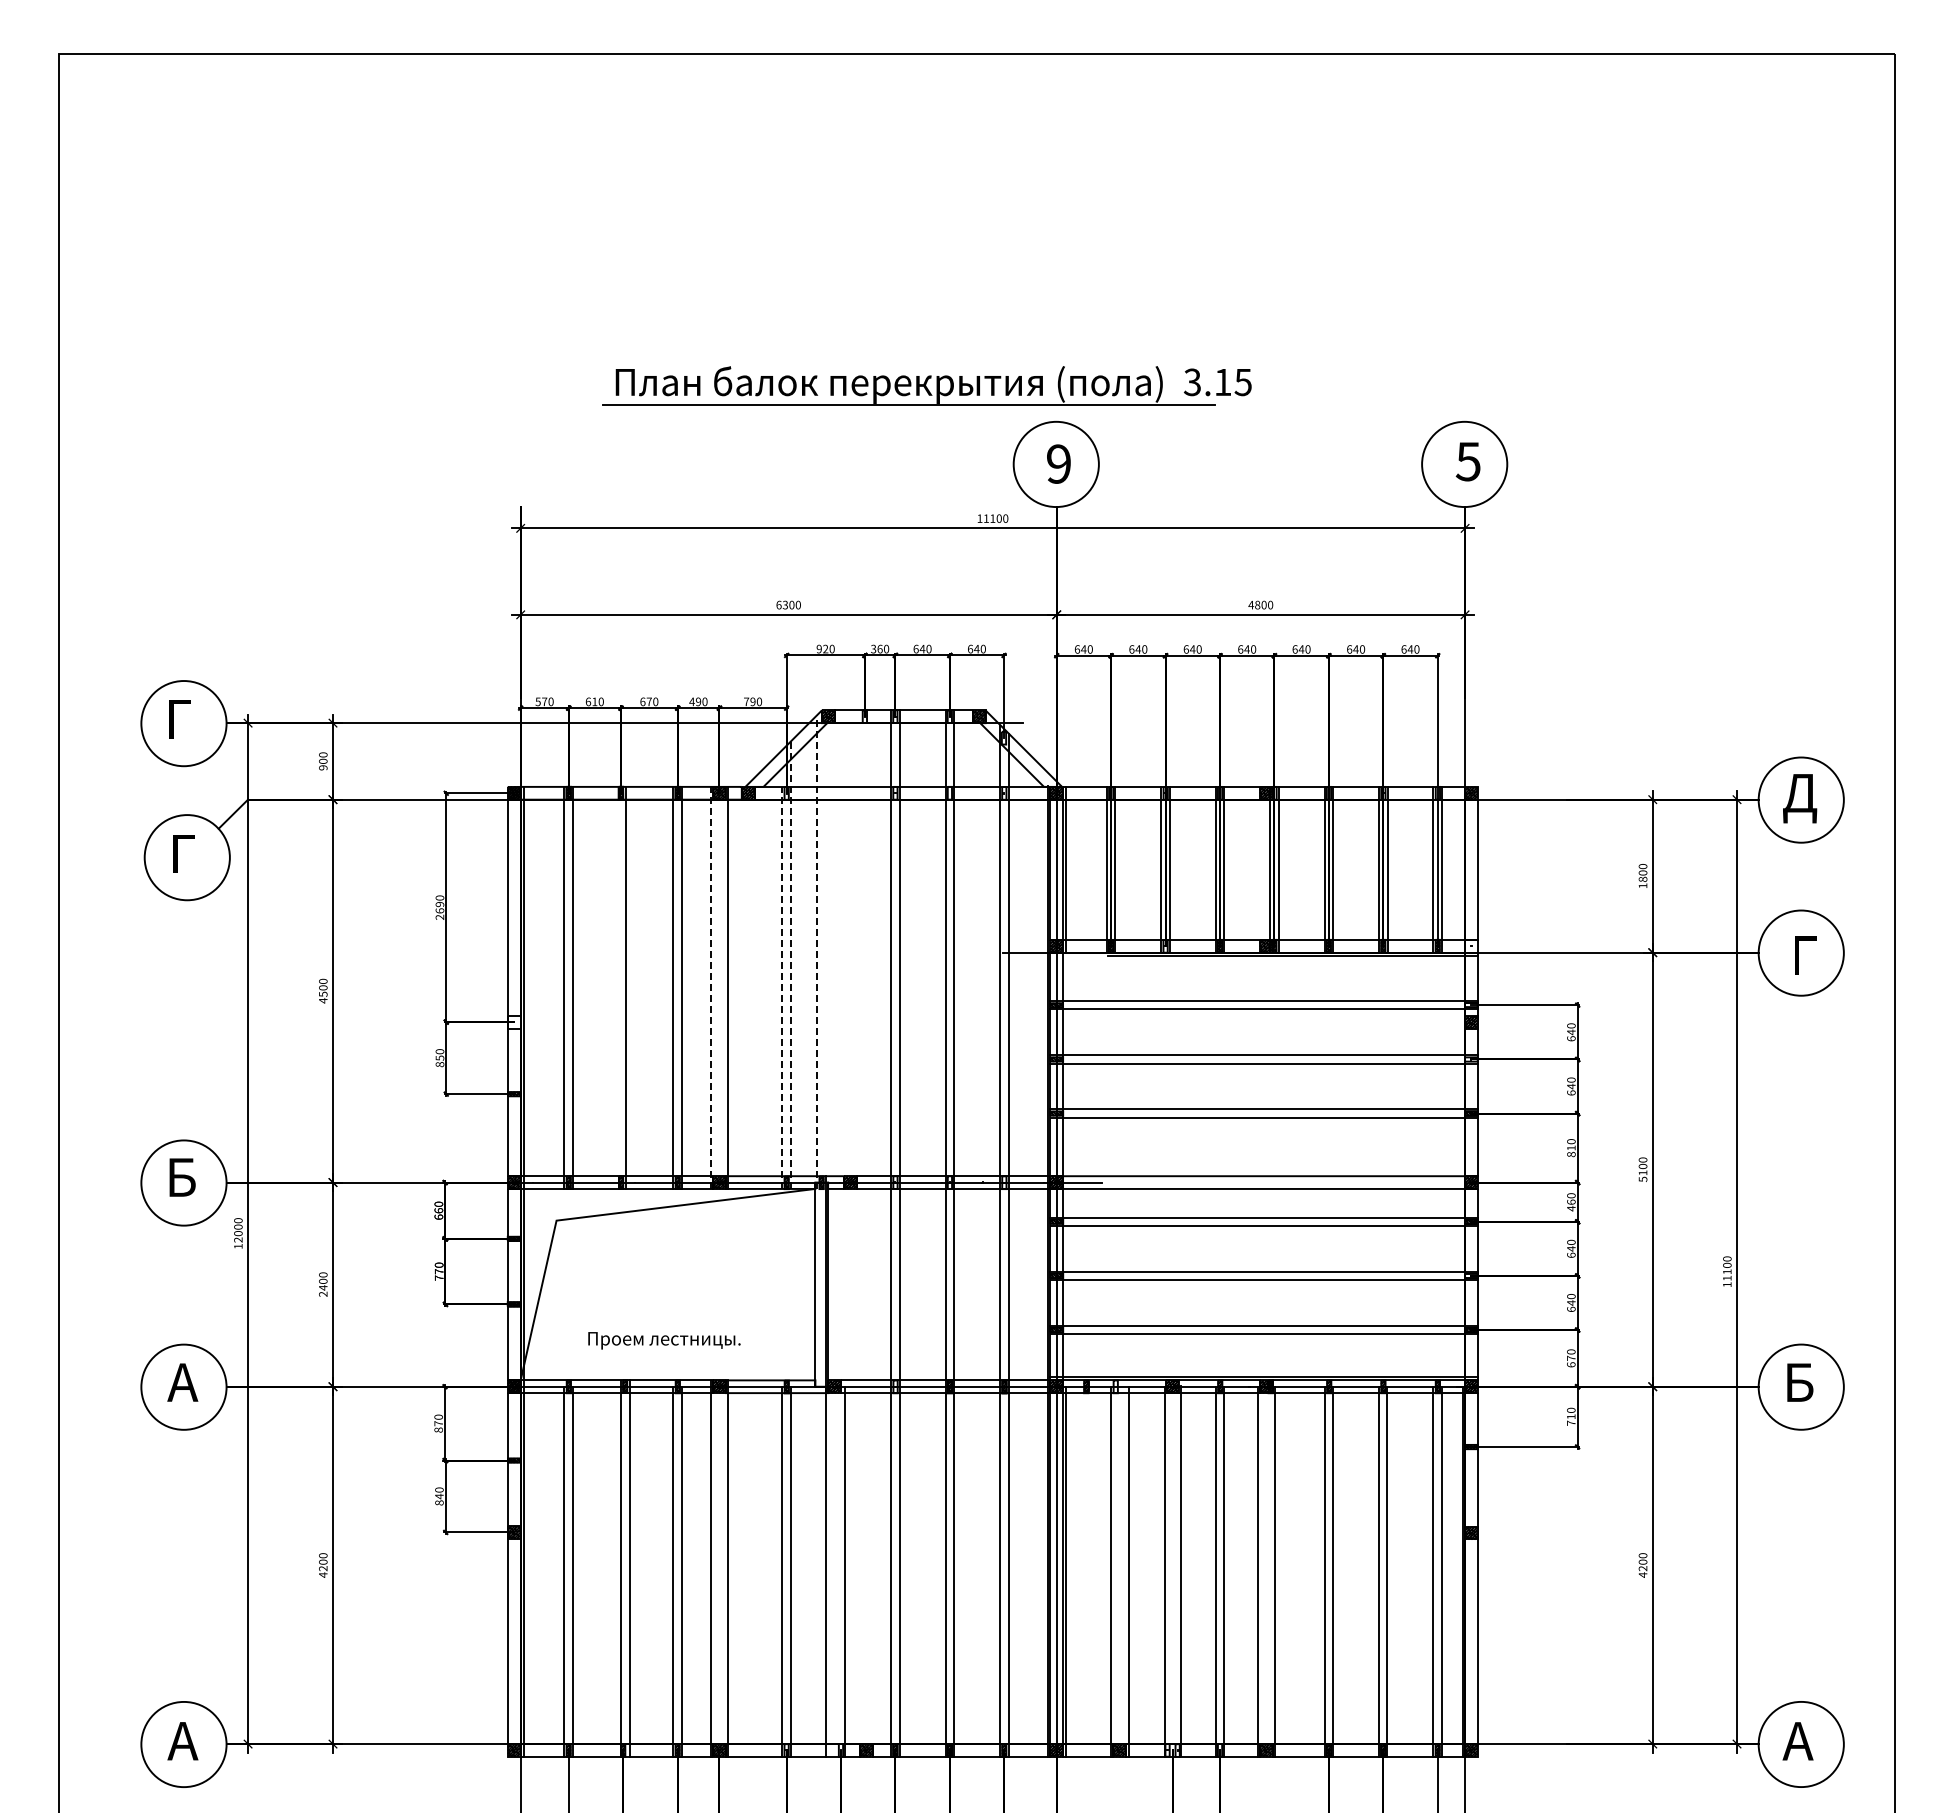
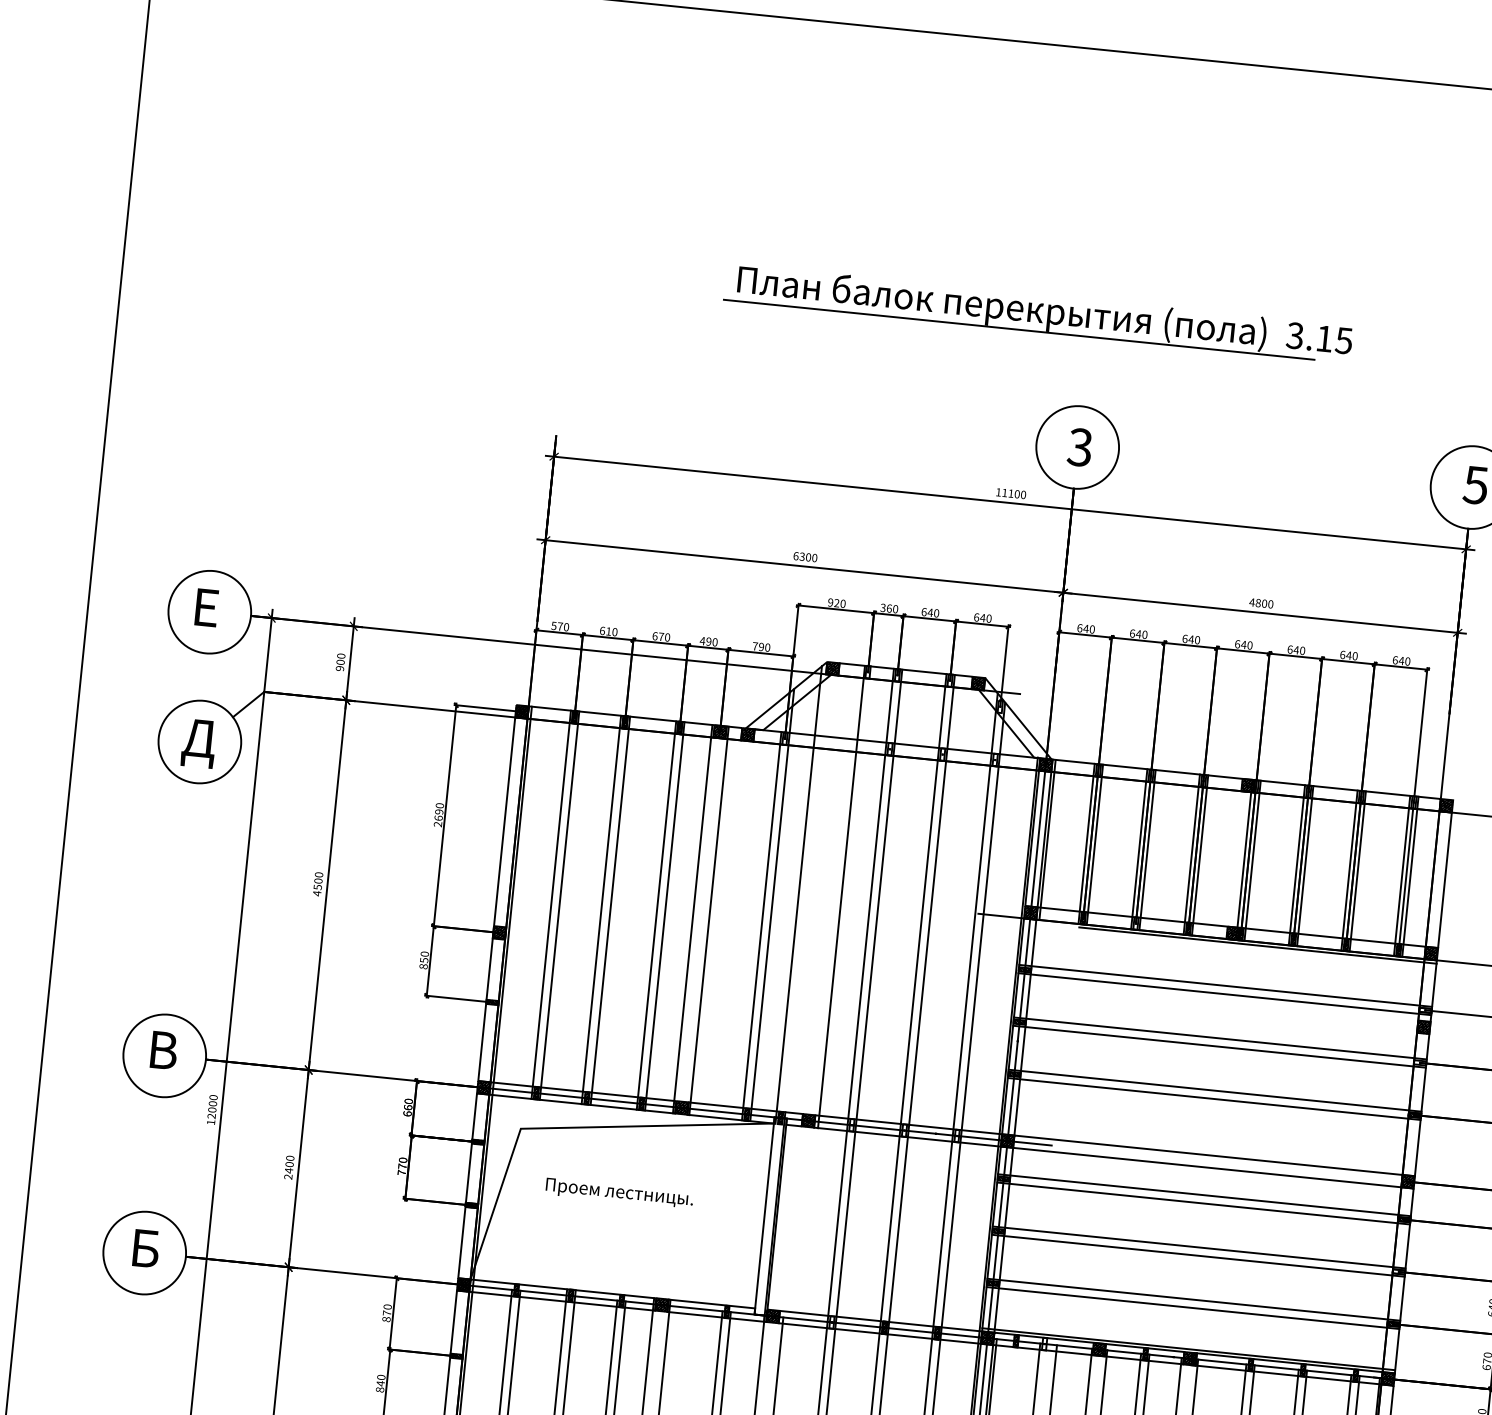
part: (926, 385) -> (1037, 312), moved
text: (1058, 463) -> (1079, 446), 9 -> 3
text: (182, 727) -> (208, 615), Г -> Е
text: (186, 859) -> (198, 743), Г -> Д
hatch: (1471, 945) -> (1431, 952), added
line: (861, 949) -> (841, 896), added
line: (816, 952) -> (798, 895), dashed -> solid
line: (790, 965) -> (771, 905), dashed -> solid
line: (616, 988) -> (601, 910), added
line: (710, 988) -> (692, 919), dashed -> solid
line: (782, 988) -> (761, 926), dashed -> solid
hatch: (513, 1021) -> (498, 932), added
text: (185, 1176) -> (166, 1049), Б -> В
text: (664, 1340) -> (619, 1193), moved
text: (182, 1382) -> (143, 1248), А -> Б

